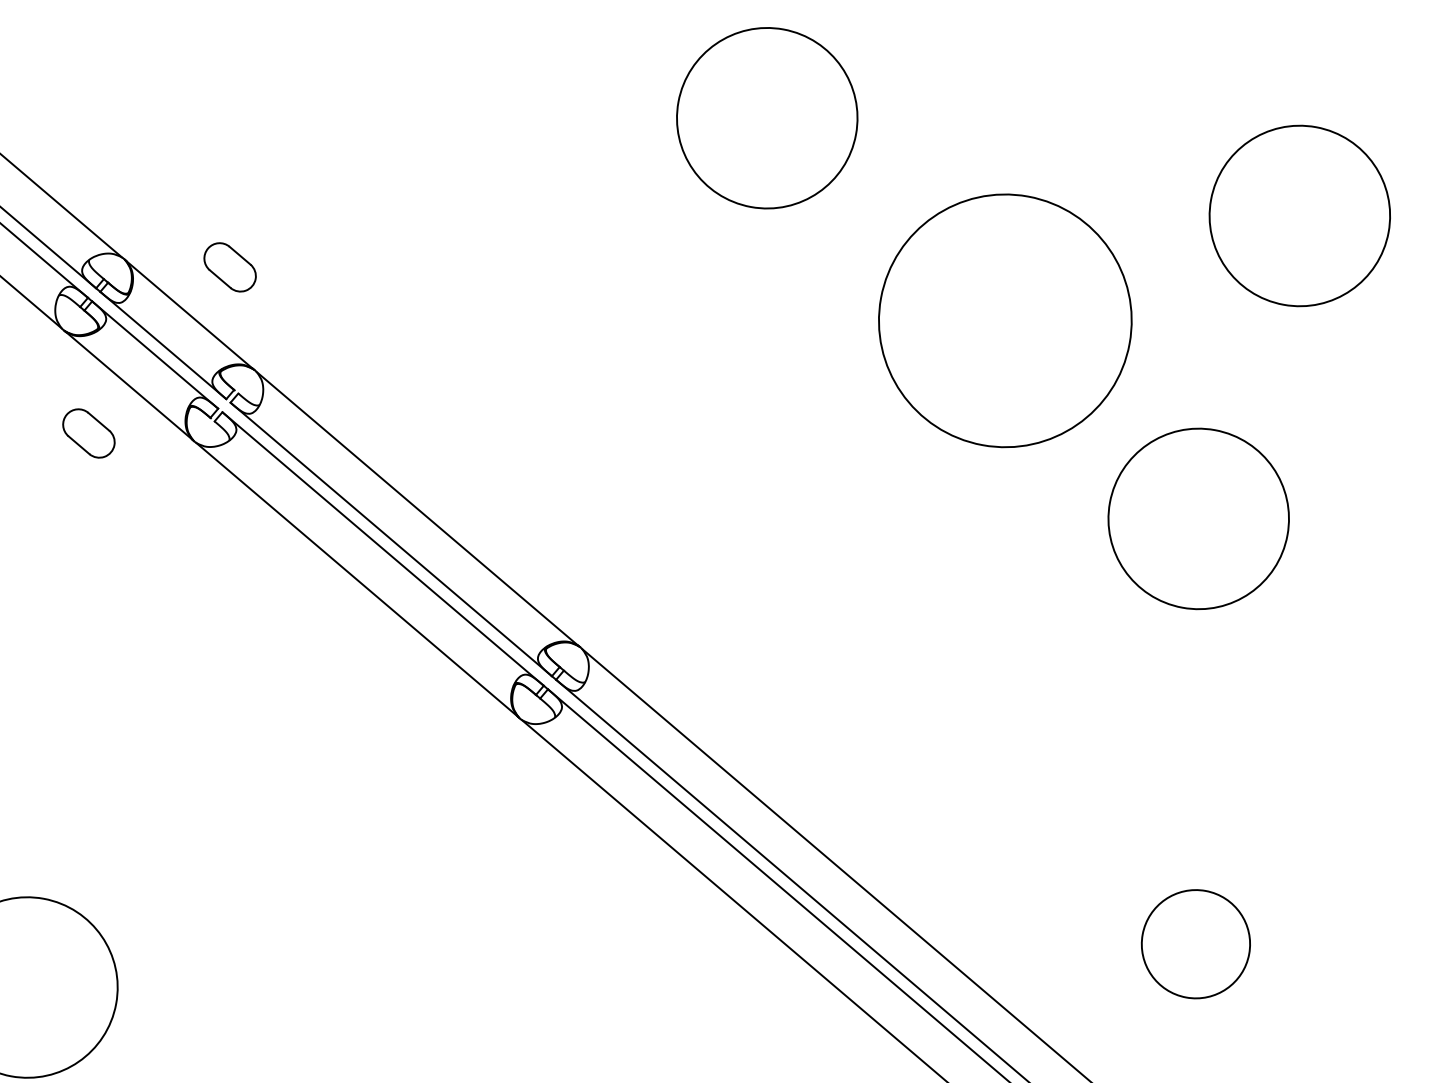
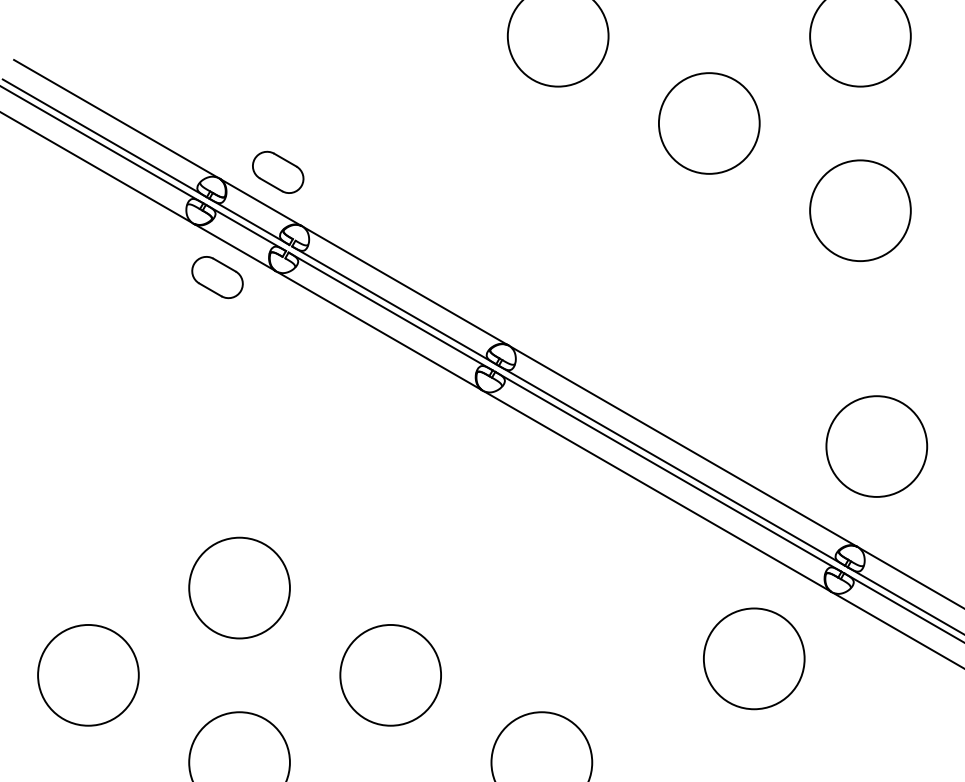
part: (230, 266) -> (278, 171), size x1.67
circle: (1003, 320) -> (708, 123), size x0.71
part: (88, 433) -> (217, 277), size x1.67
circle: (1198, 518) -> (860, 210), moved
circle: (1195, 944) -> (876, 446), size x1.67

